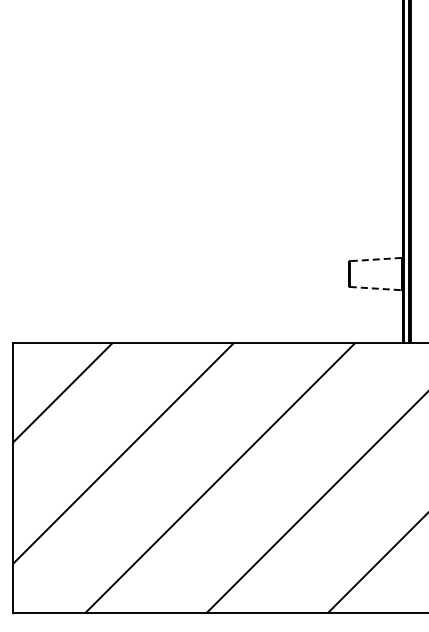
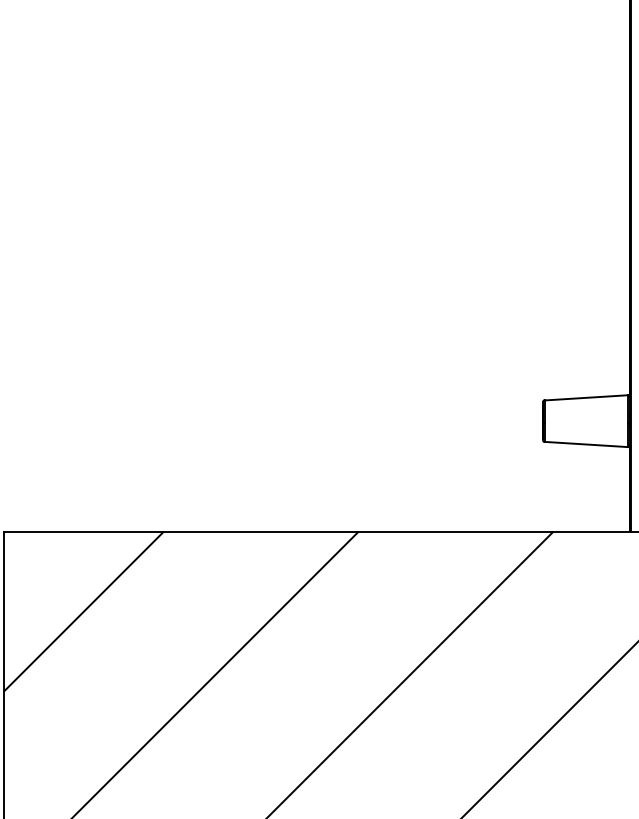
line: (375, 259) -> (585, 397), dashed -> solid
line: (375, 288) -> (585, 444), dashed -> solid

